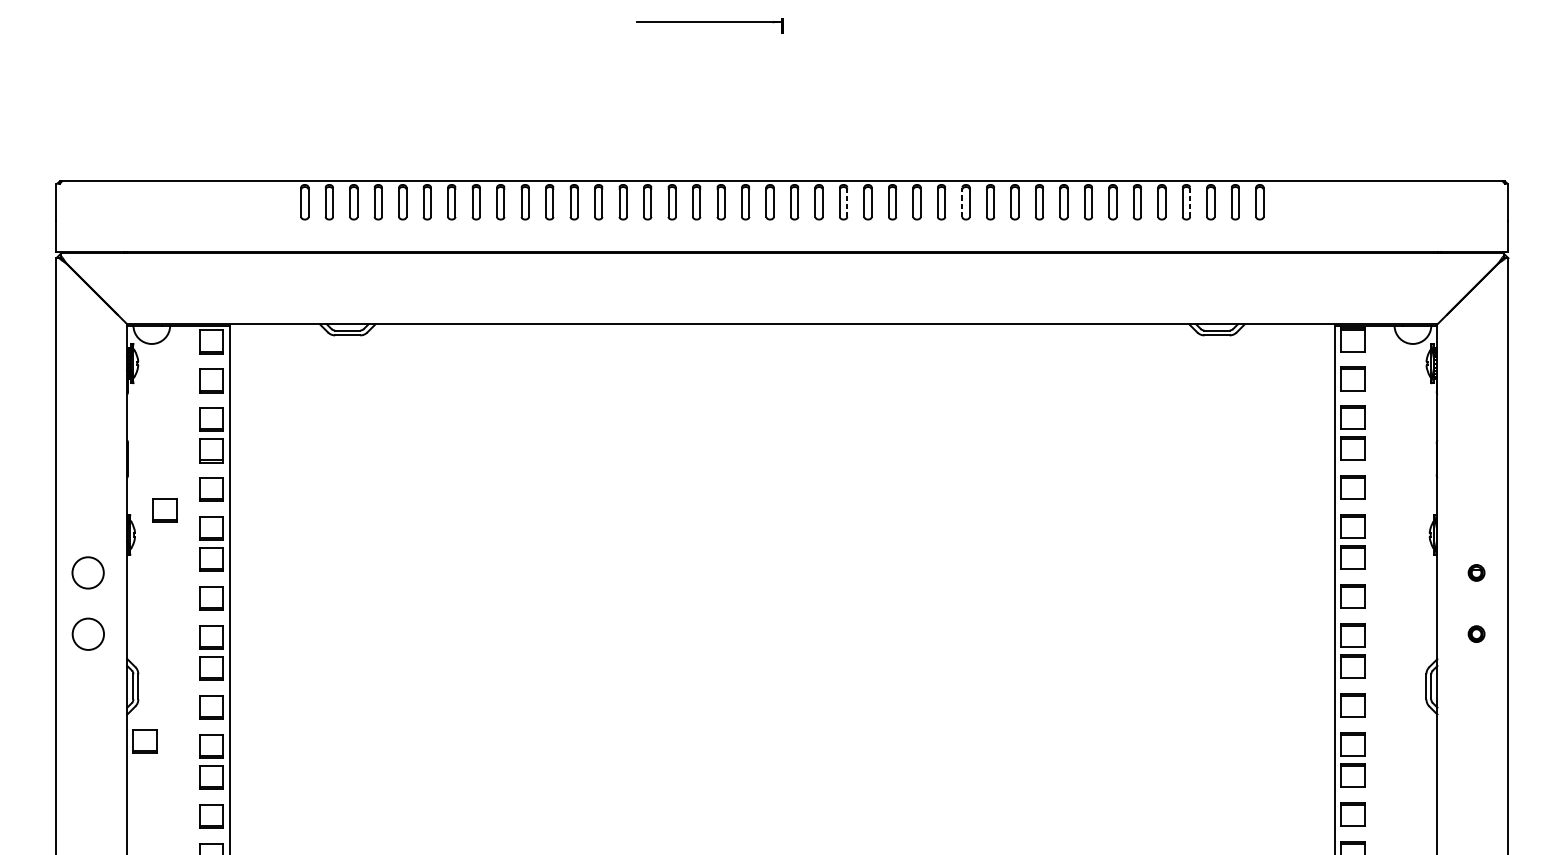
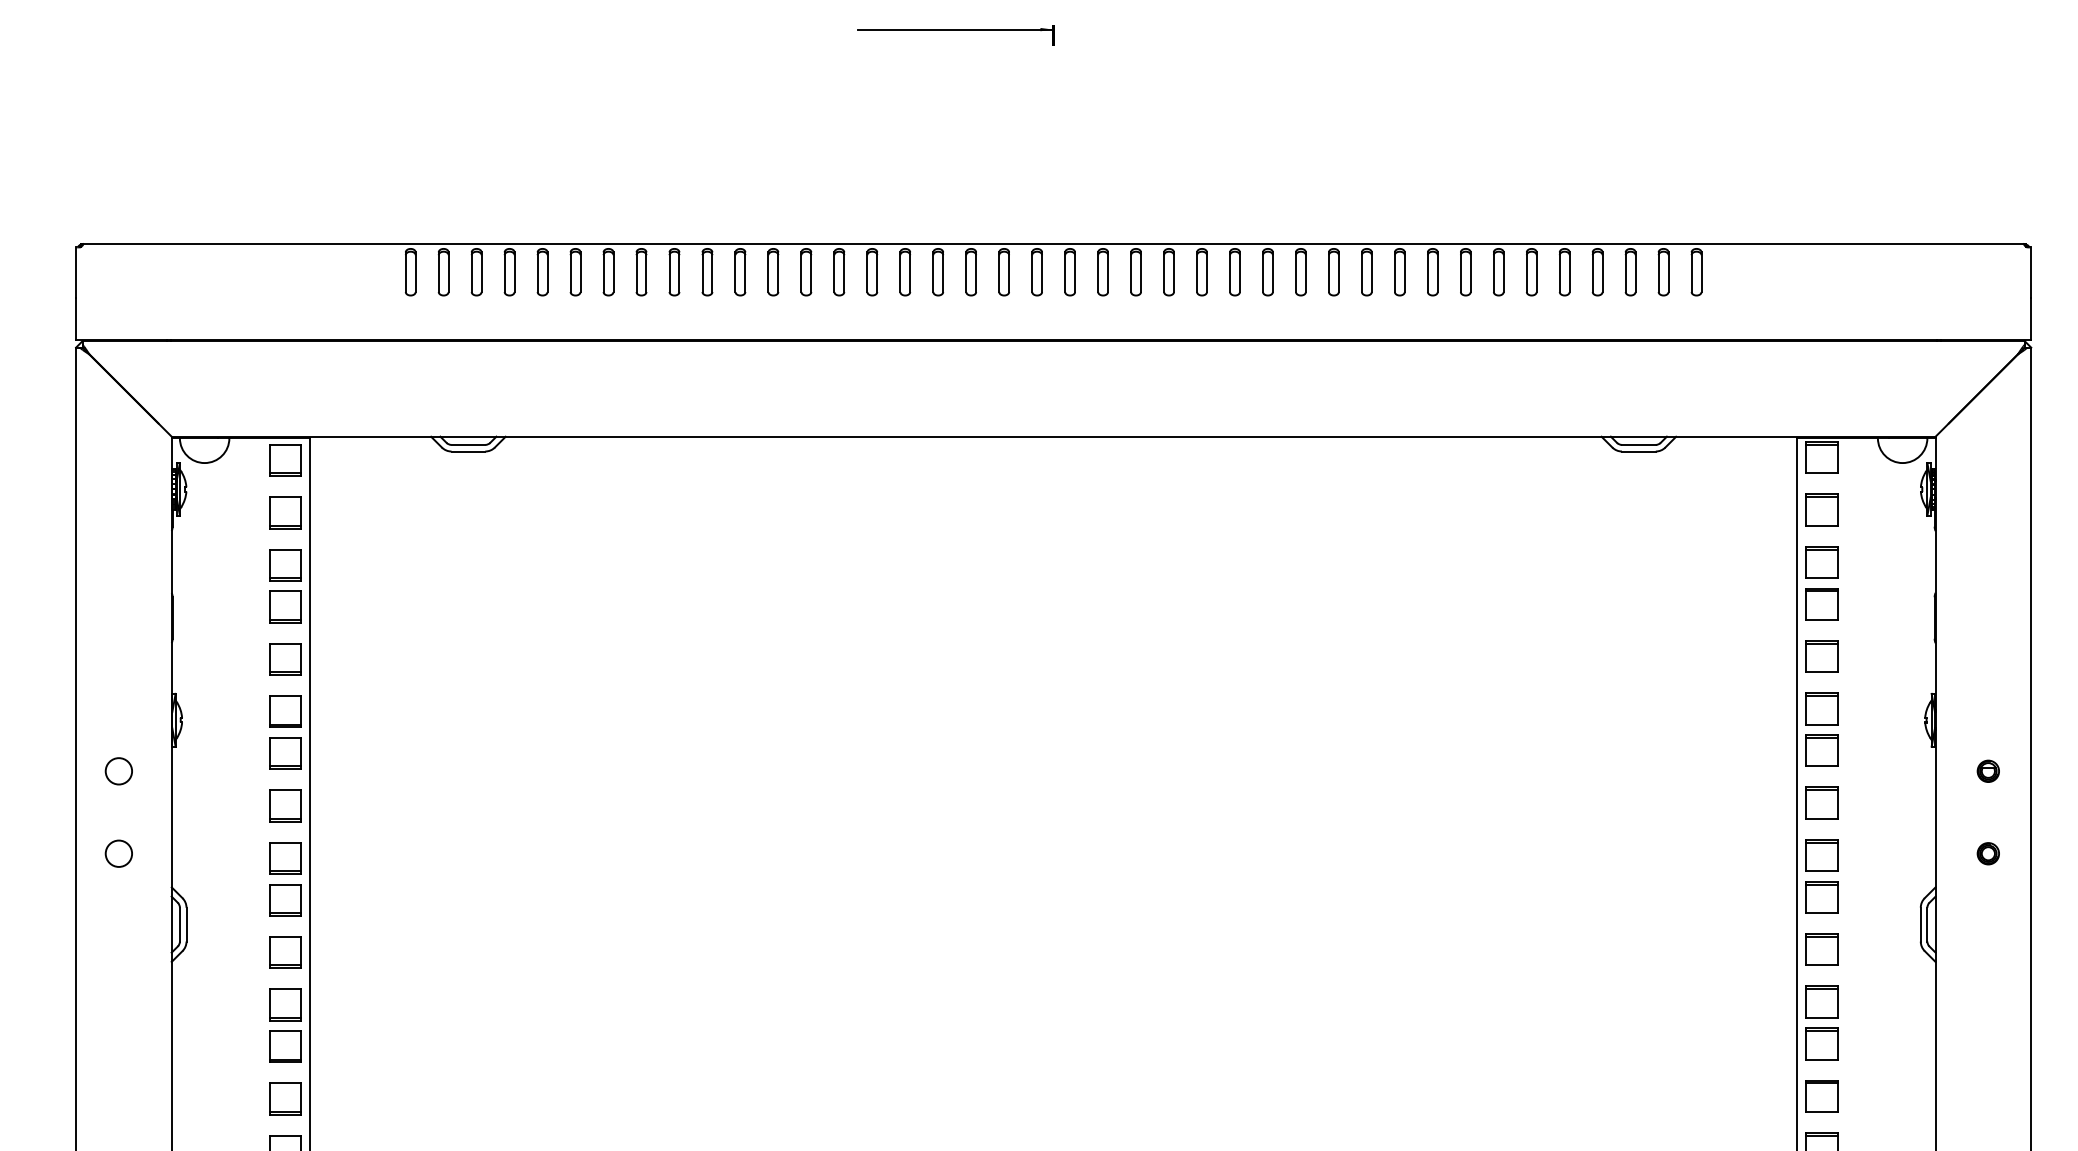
line: (847, 202) -> (1141, 272), dashed -> solid
line: (962, 202) -> (1295, 272), dashed -> solid
line: (1190, 202) -> (1602, 272), dashed -> solid
part: (165, 509) -> (222, 686), removed
circle: (87, 573) -> (118, 771), size x0.62
circle: (87, 633) -> (118, 853), size x0.62
part: (145, 741) -> (195, 998), removed

